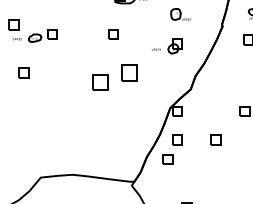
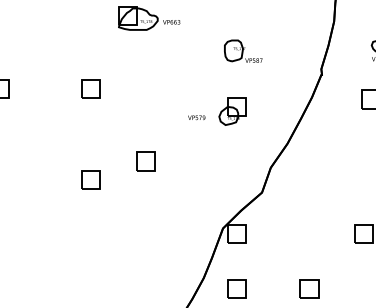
part: (113, 34) -> (90, 88), moved
part: (129, 72) -> (145, 160), size x0.62
part: (100, 82) -> (90, 179), size x0.62

